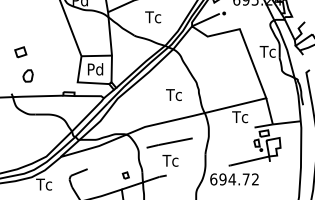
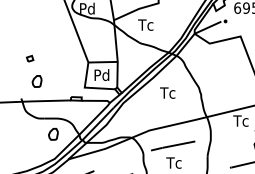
text: (153, 17) -> (146, 25), moved
part: (20, 52) -> (29, 58), size x0.6
text: (173, 94) -> (167, 92), moved
part: (44, 130) -> (52, 133), added

